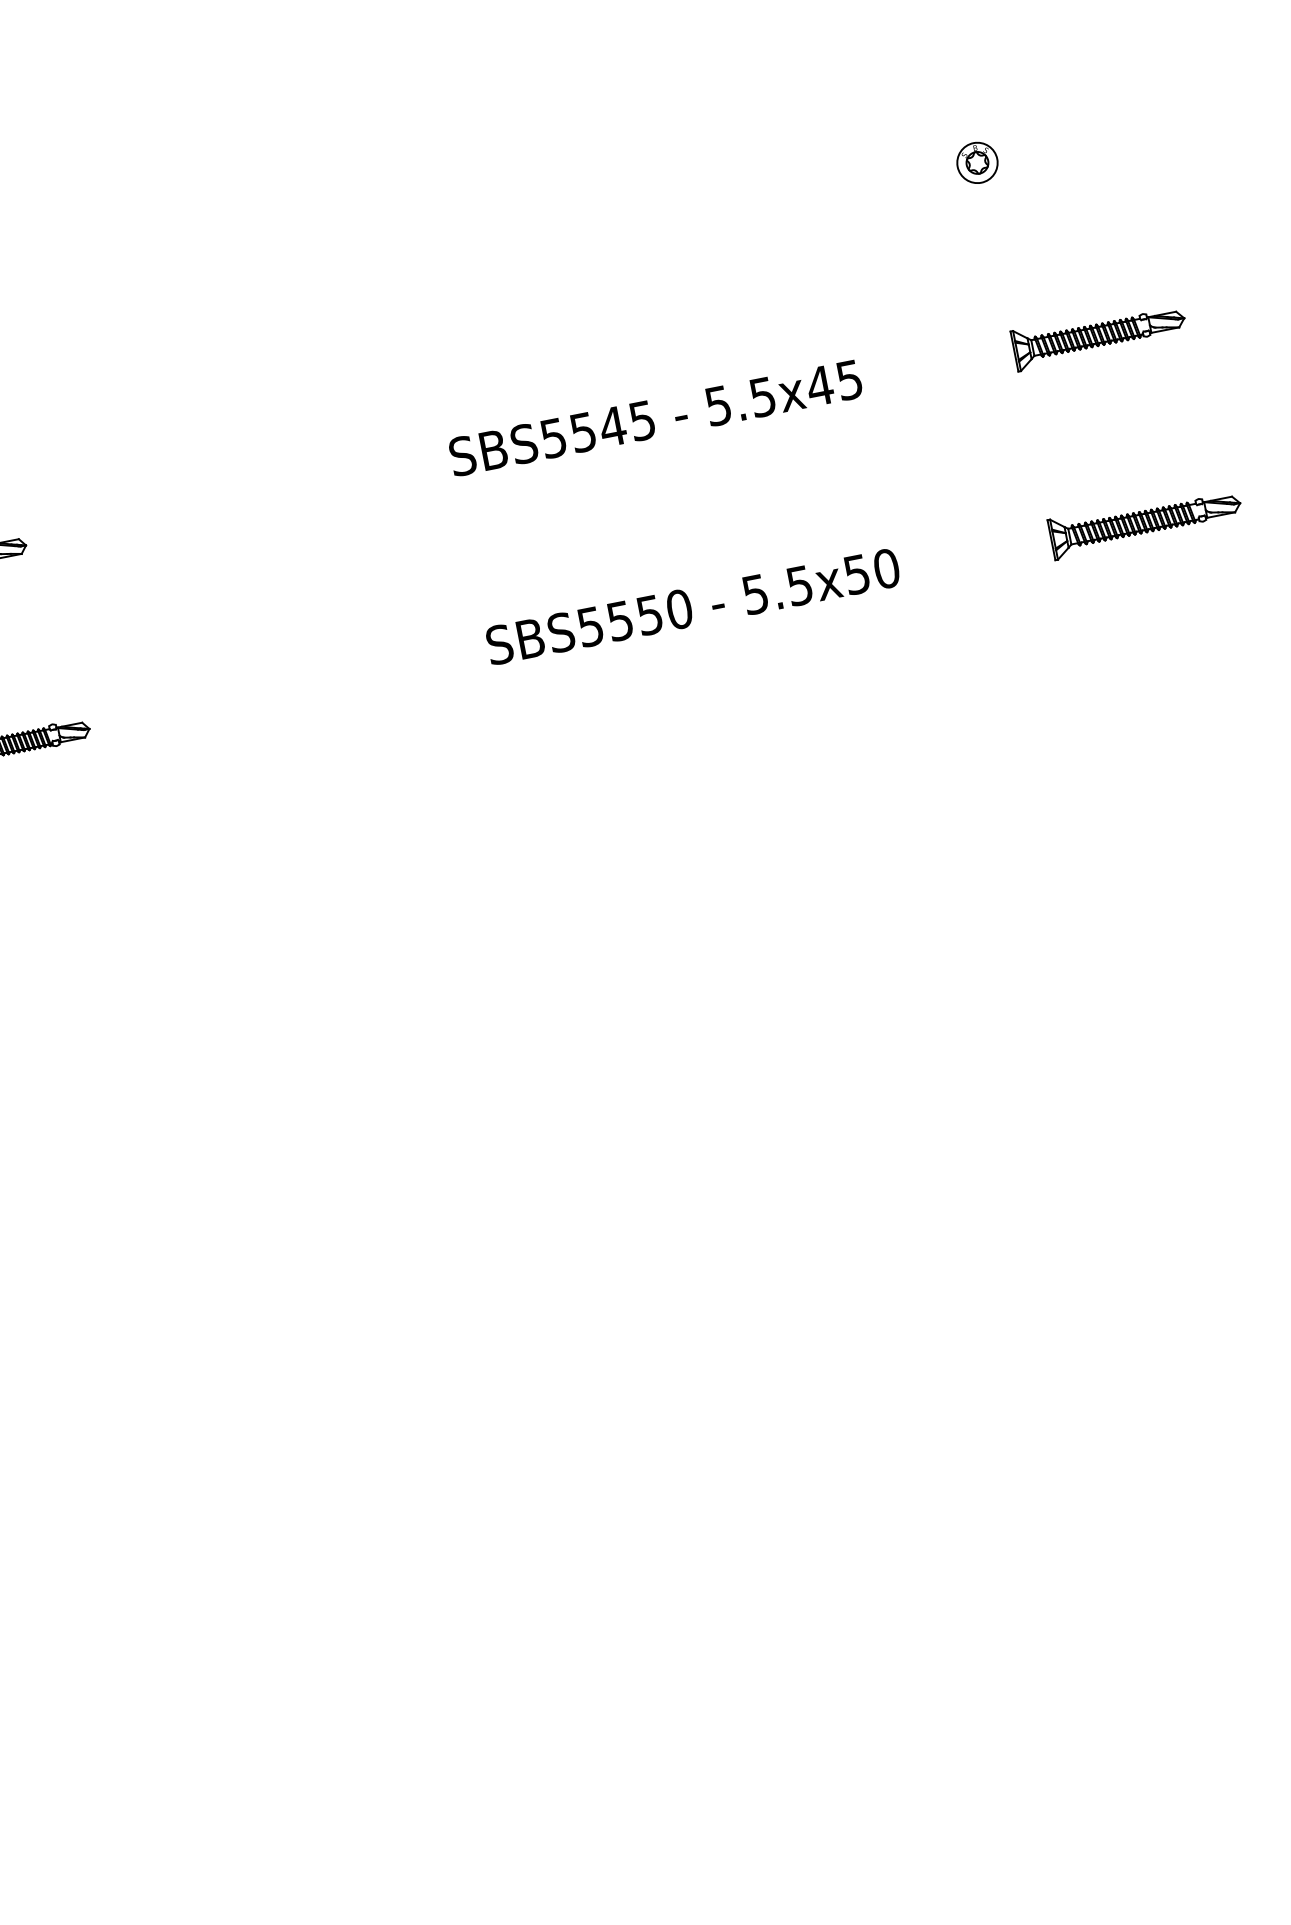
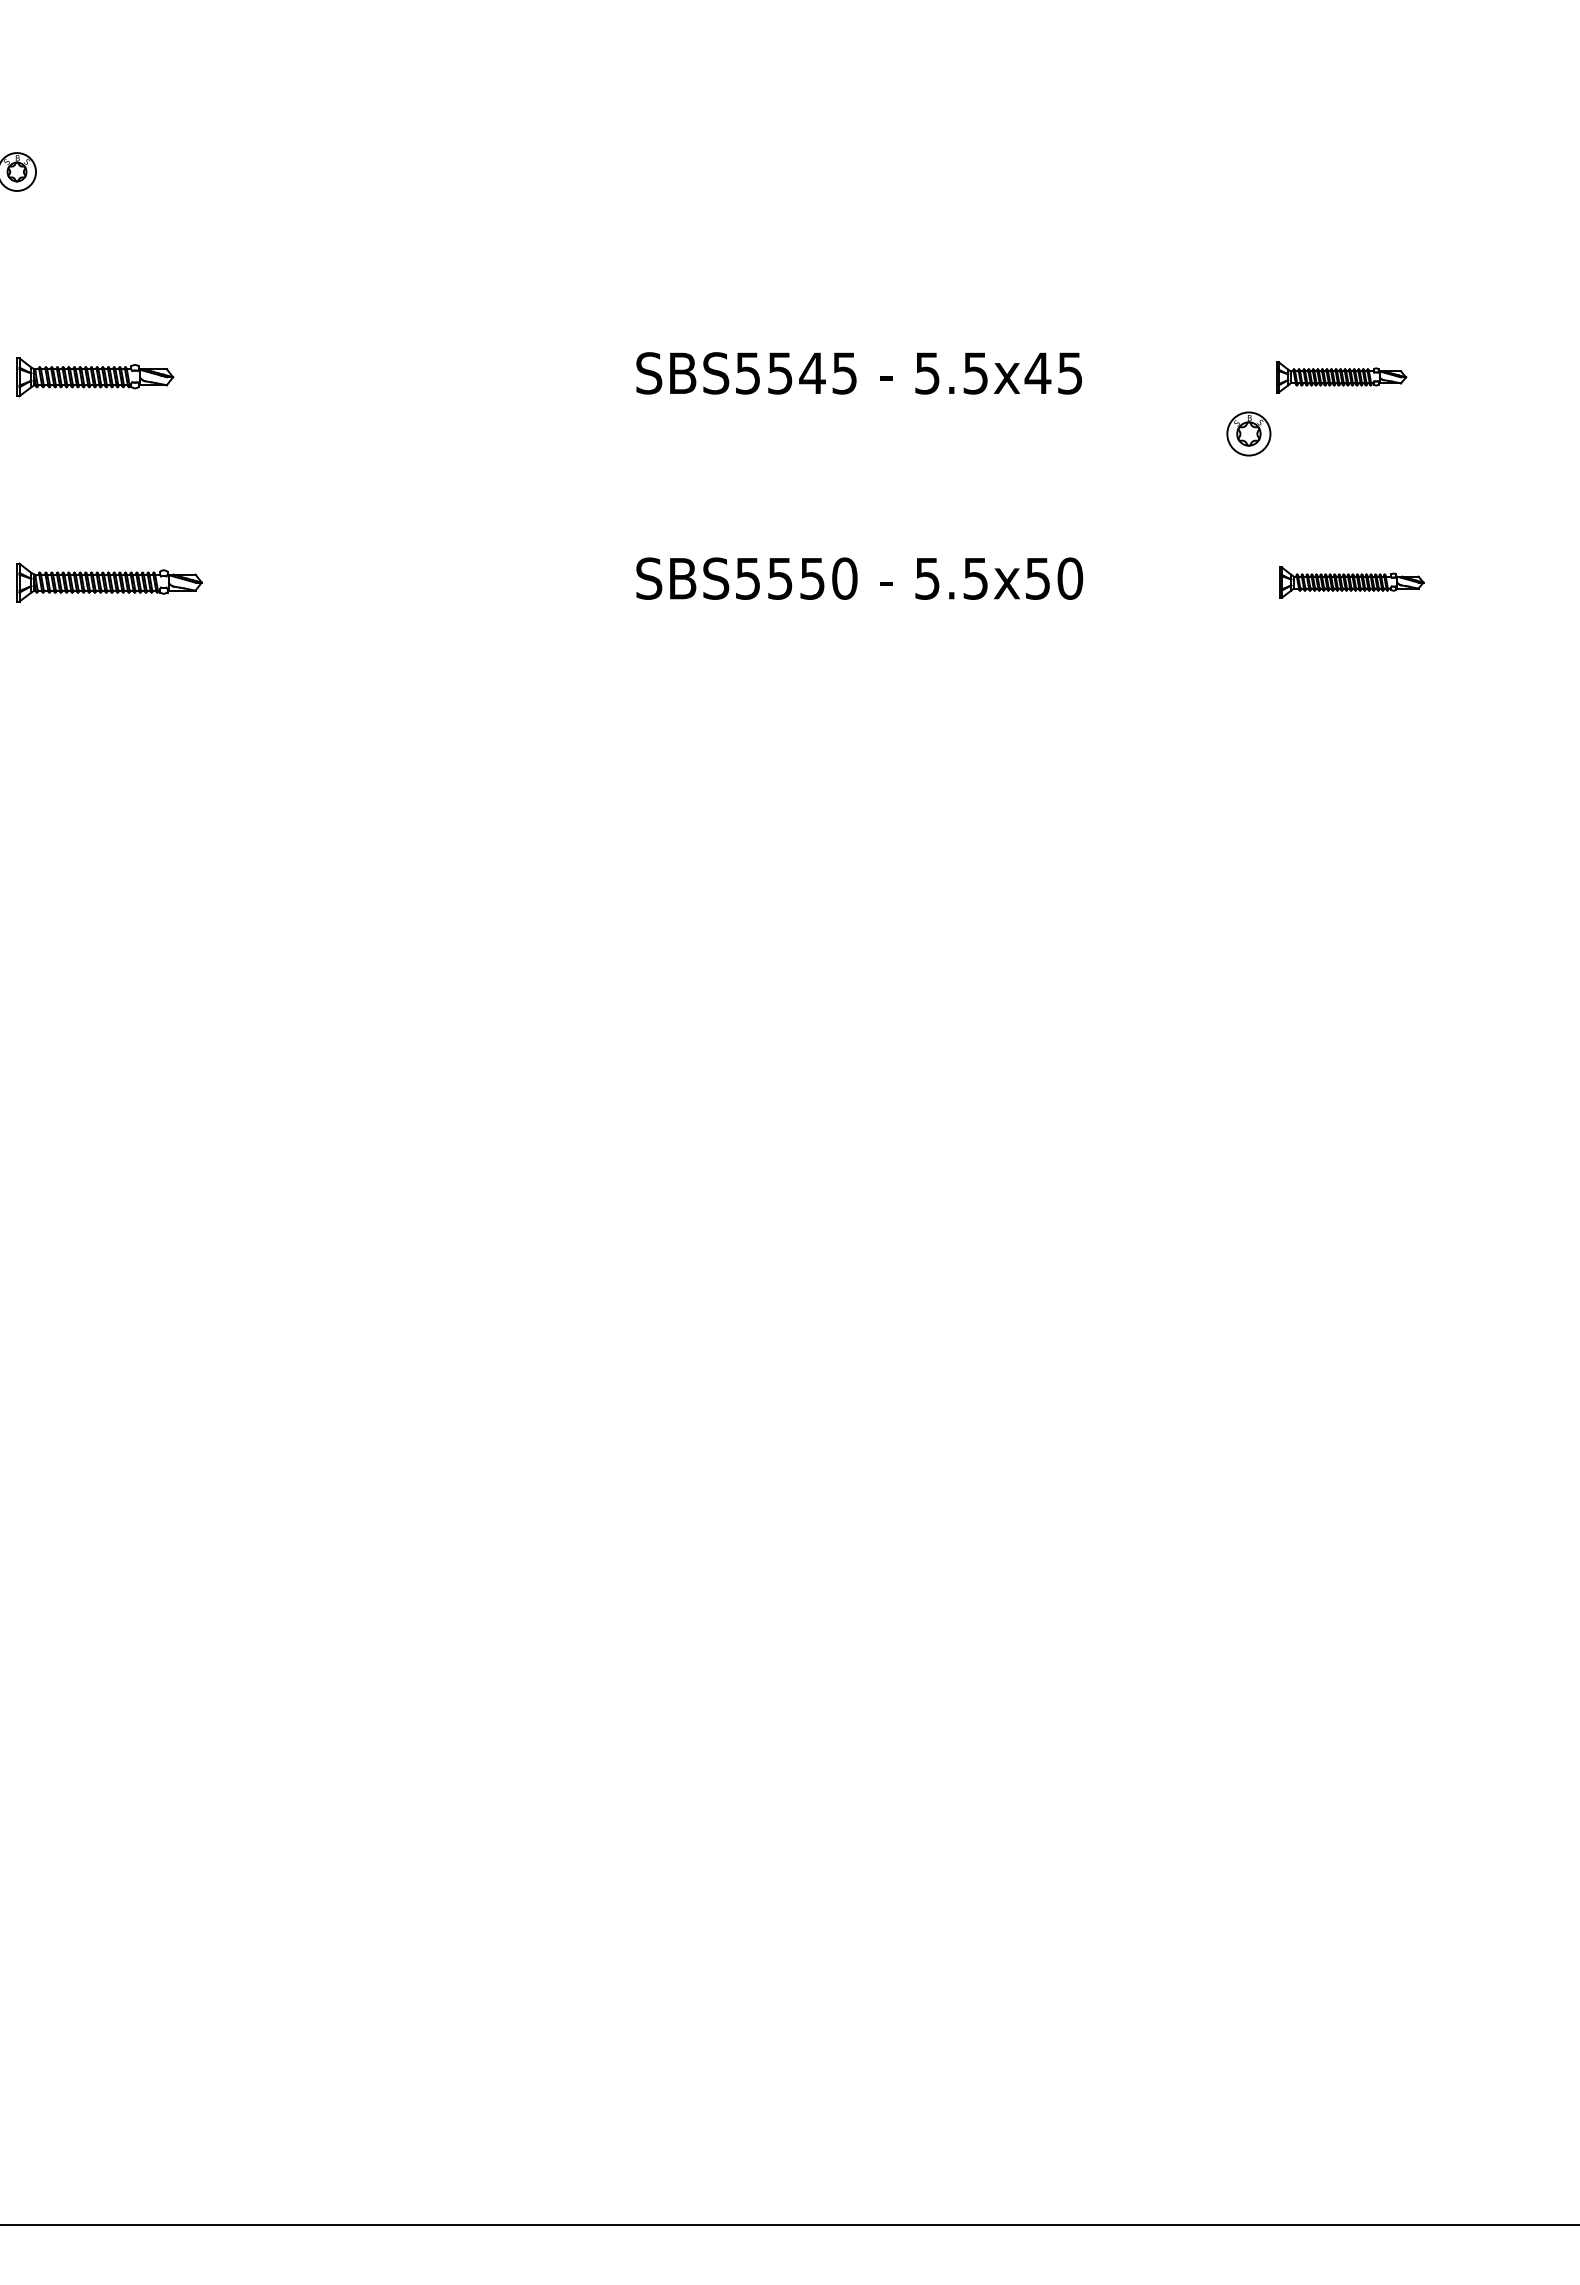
part: (977, 162) -> (1248, 433), moved
part: (1099, 335) -> (1341, 377), size x0.7
part: (1145, 521) -> (1351, 582), size x0.7

